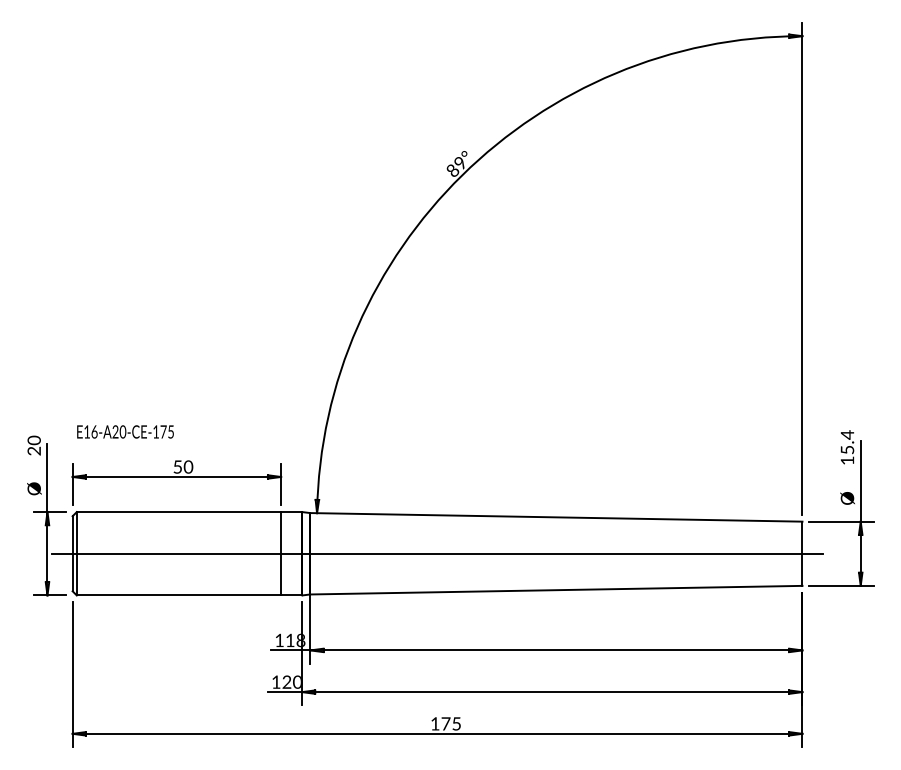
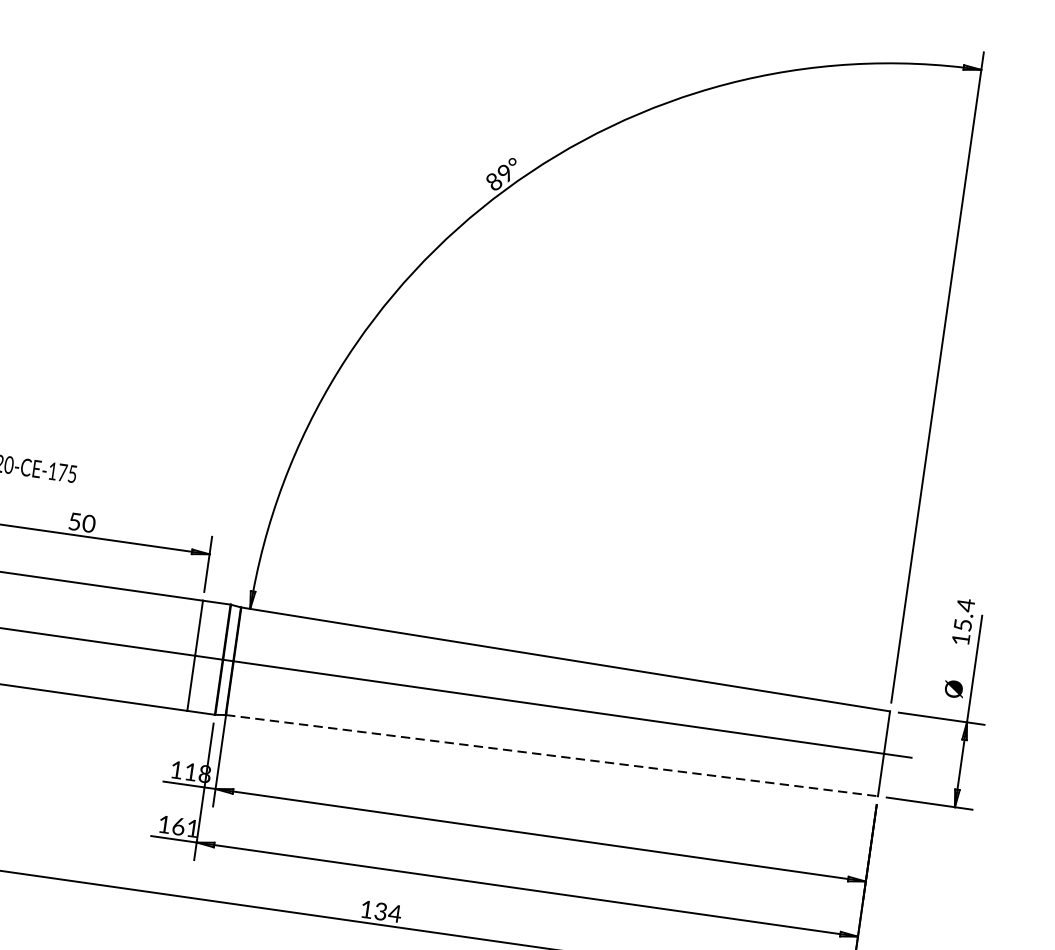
line: (556, 590) -> (552, 756), solid -> dashed
text: (291, 681) -> (184, 826), 120 -> 161
text: (451, 723) -> (388, 912), 175 -> 134

